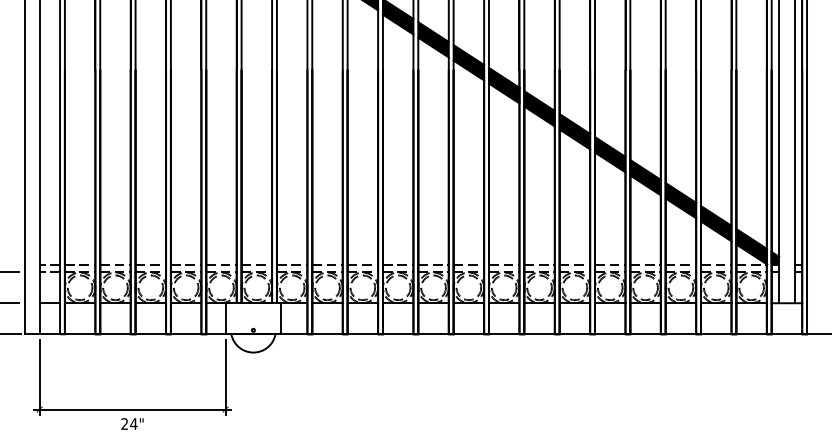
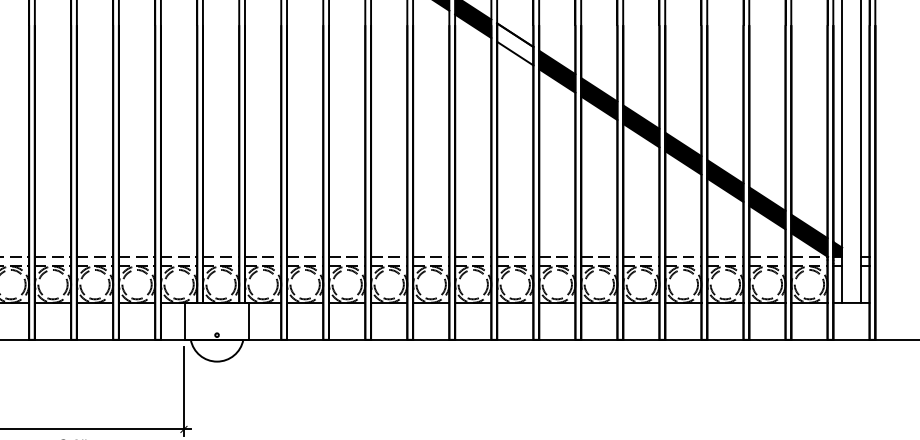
fill: (503, 85) -> (514, 44), removed

